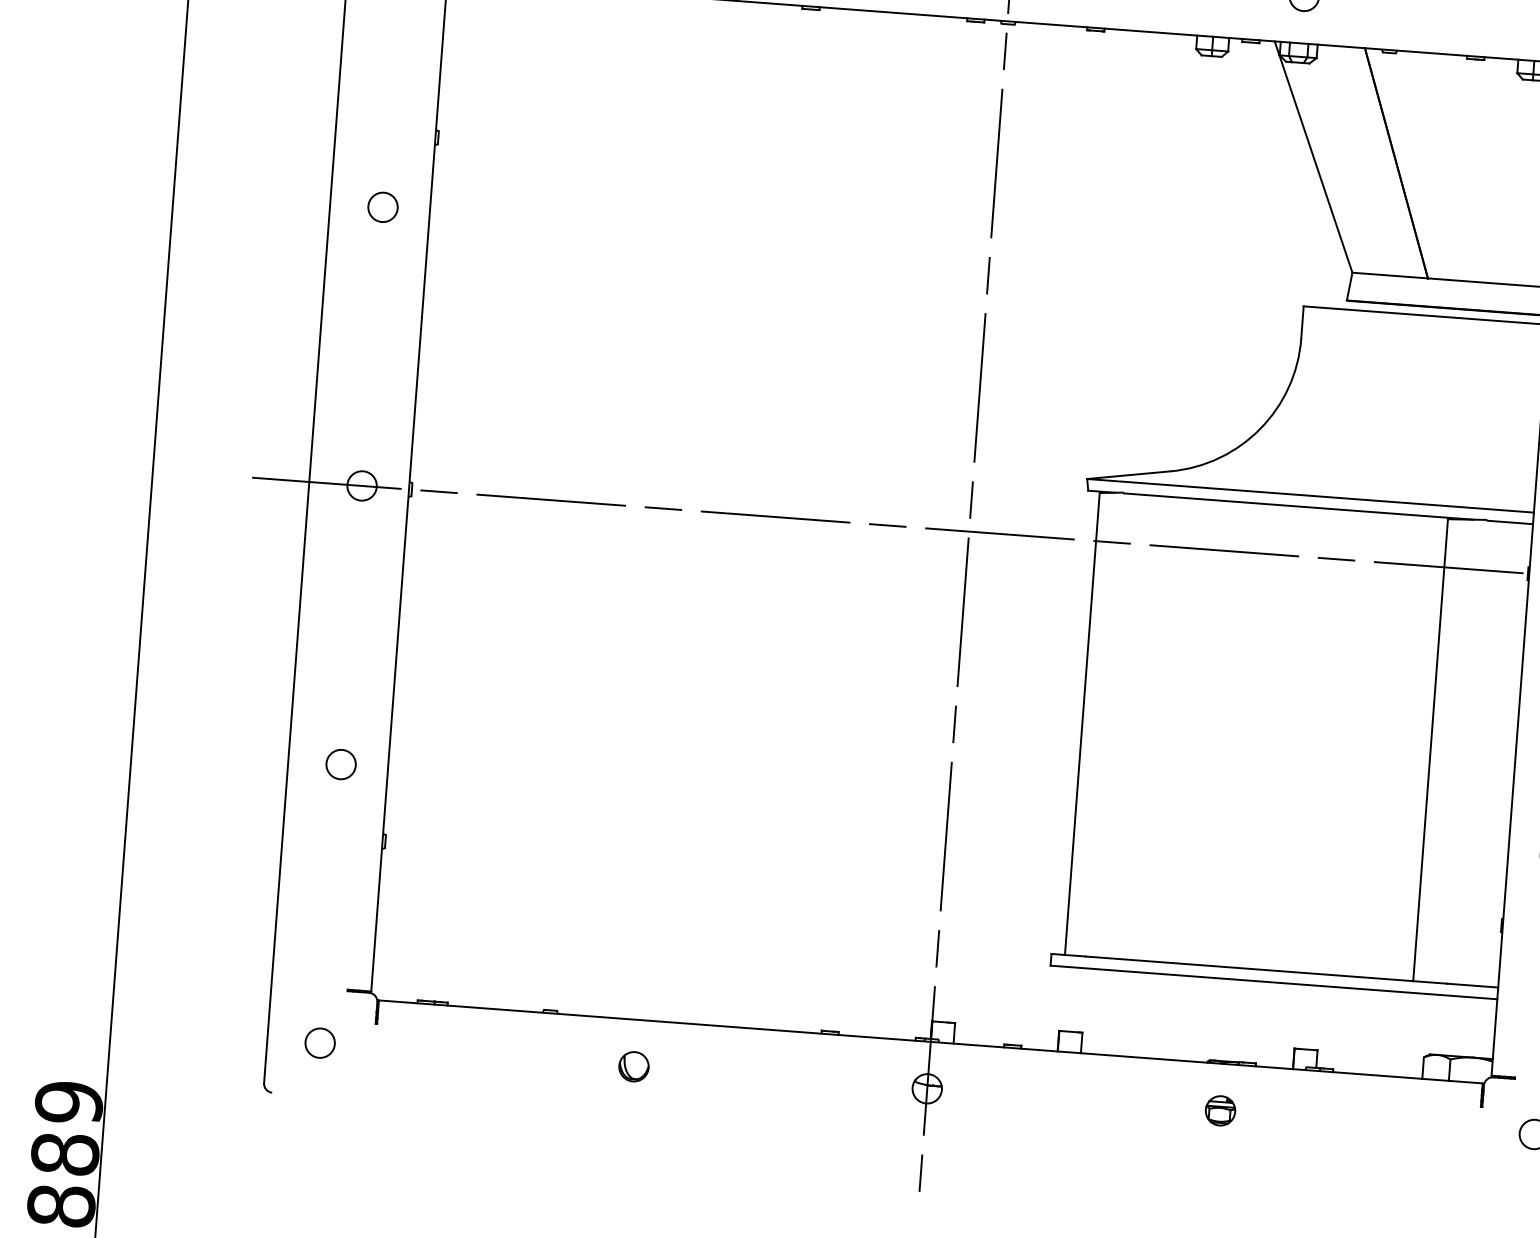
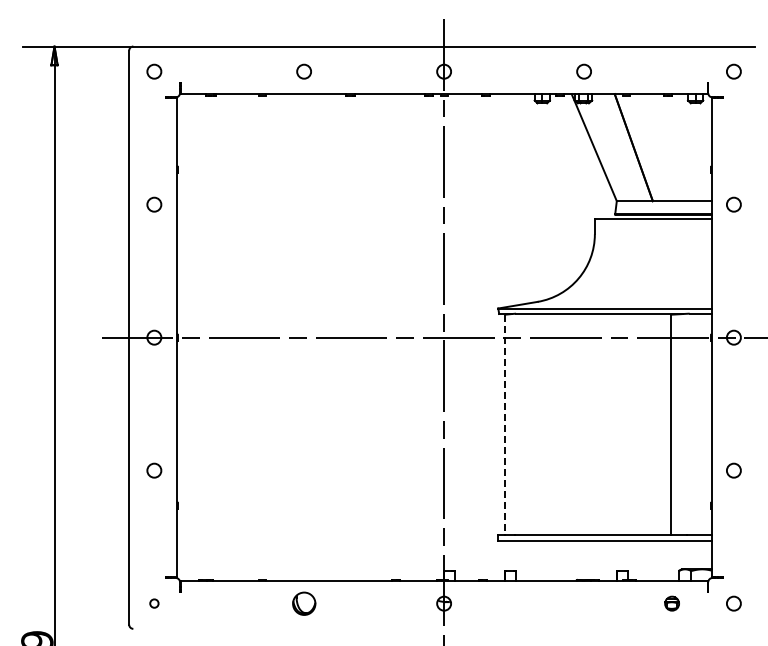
line: (1081, 725) -> (504, 425), solid -> dashed
circle: (320, 1042) -> (154, 603), size x0.6
part: (632, 1066) -> (303, 603), size x1.6
part: (1219, 1110) -> (671, 603), moved

